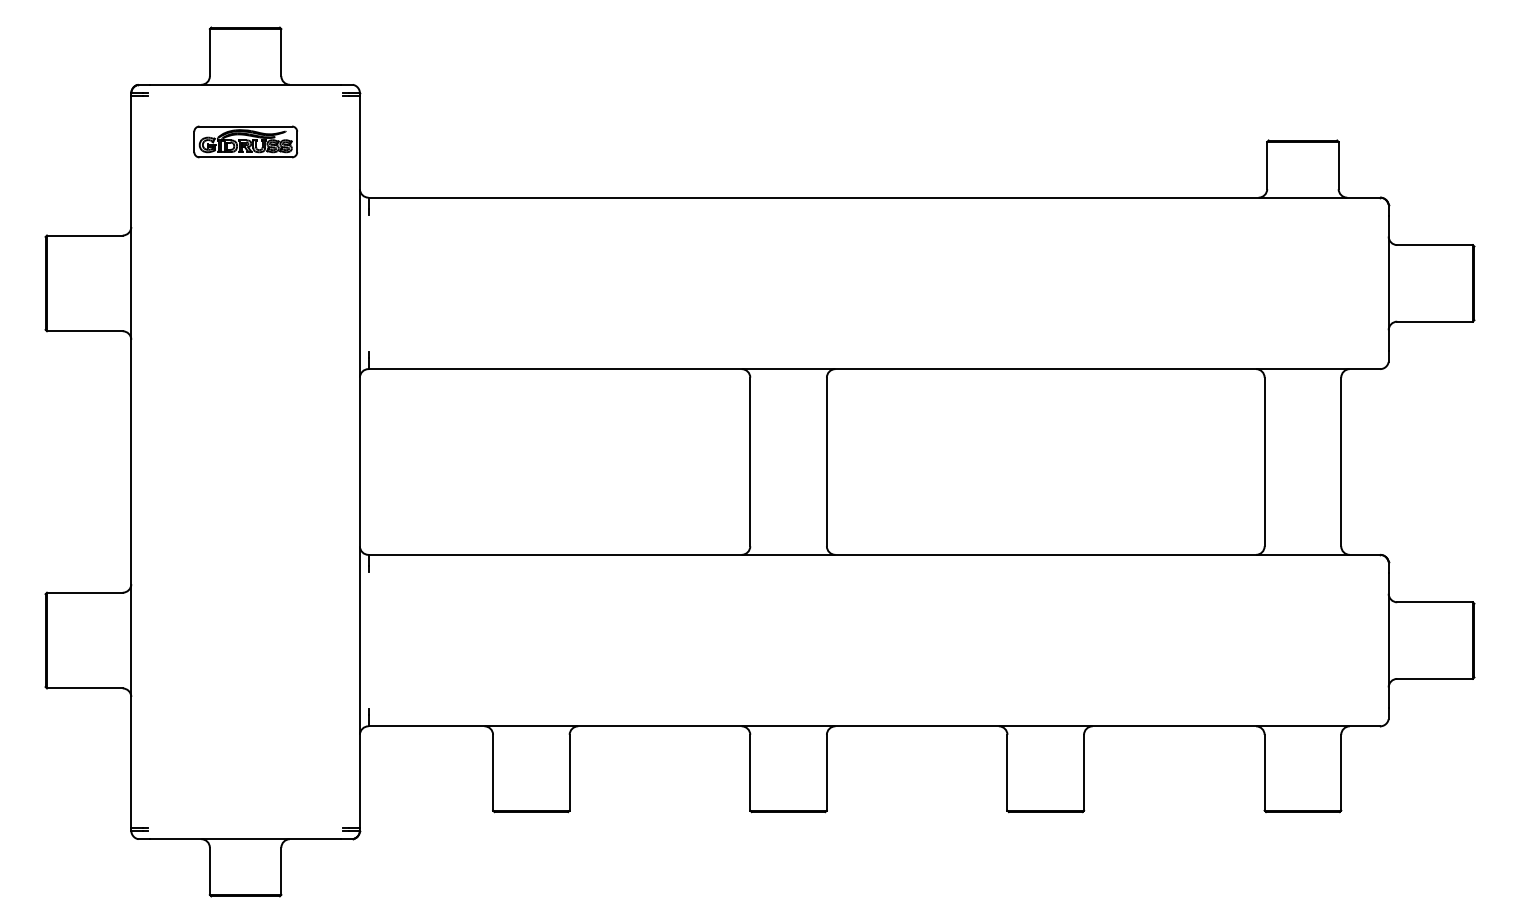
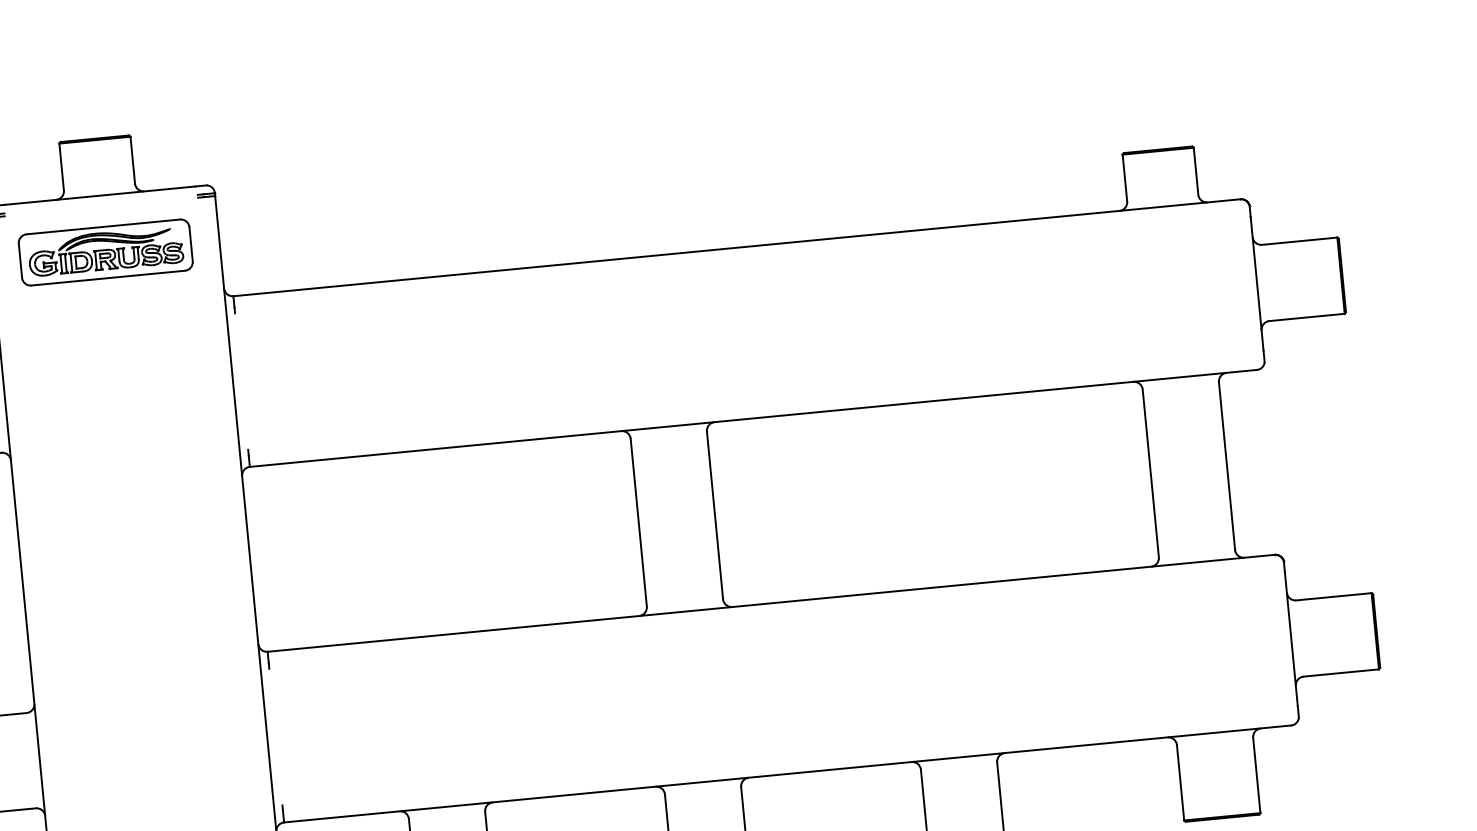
part: (245, 141) -> (105, 252), size x1.67

